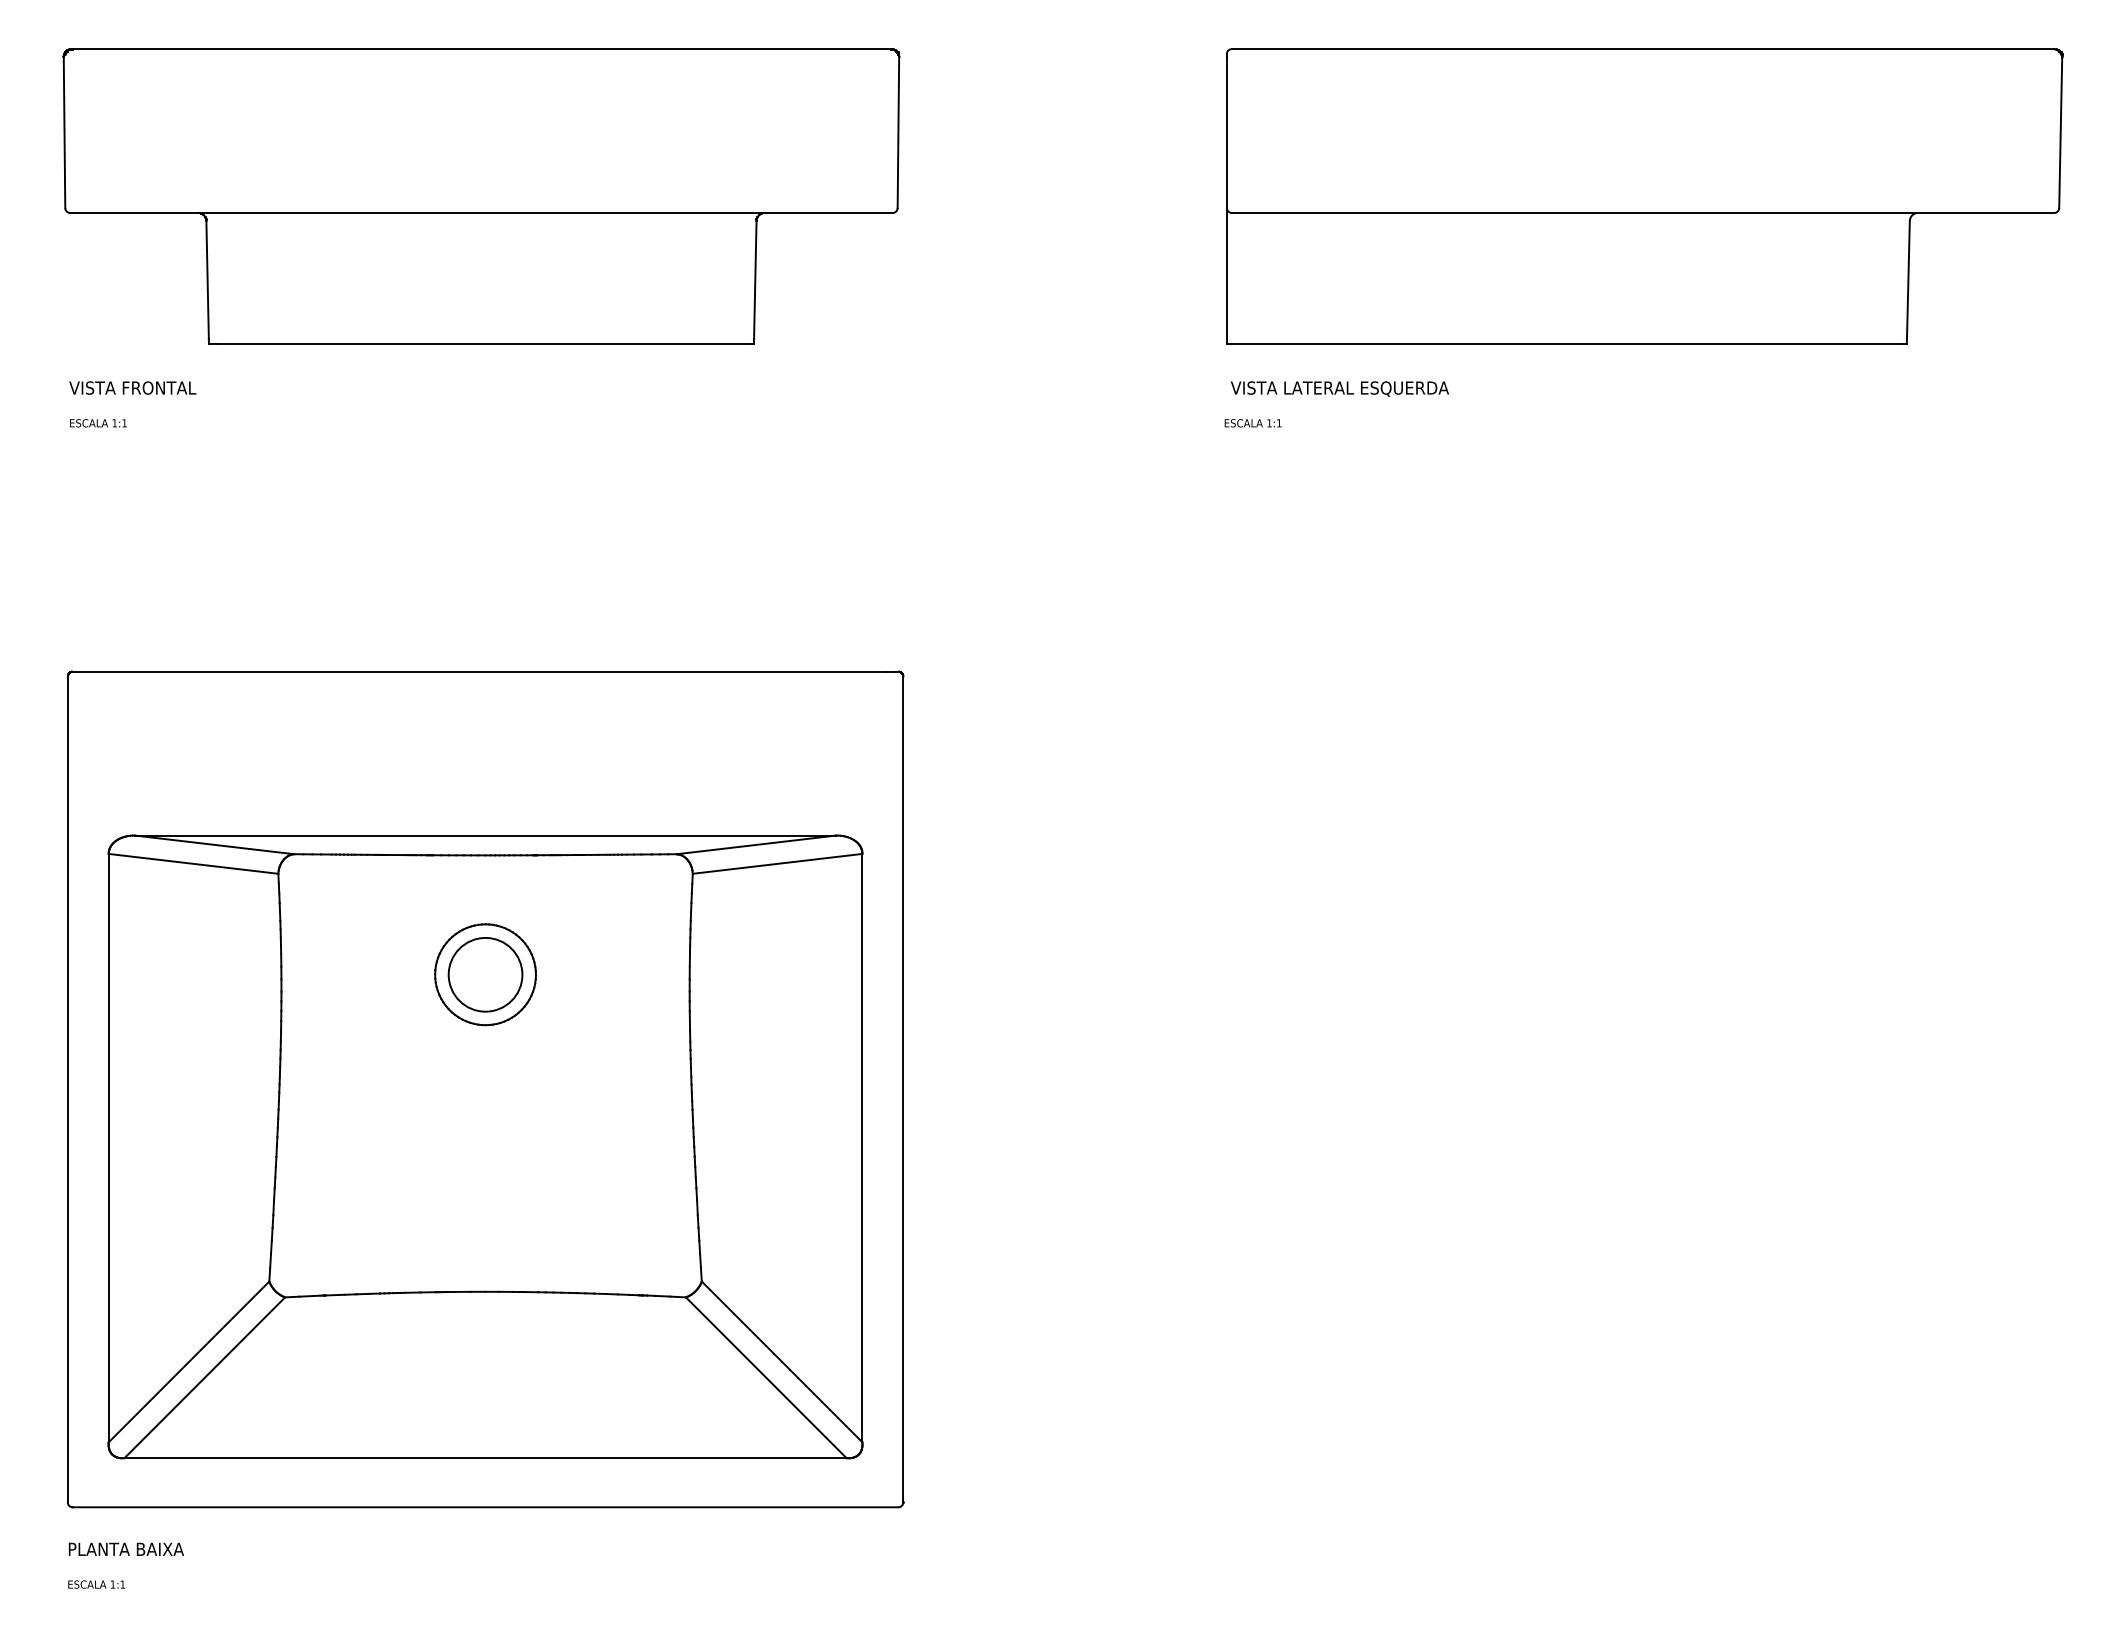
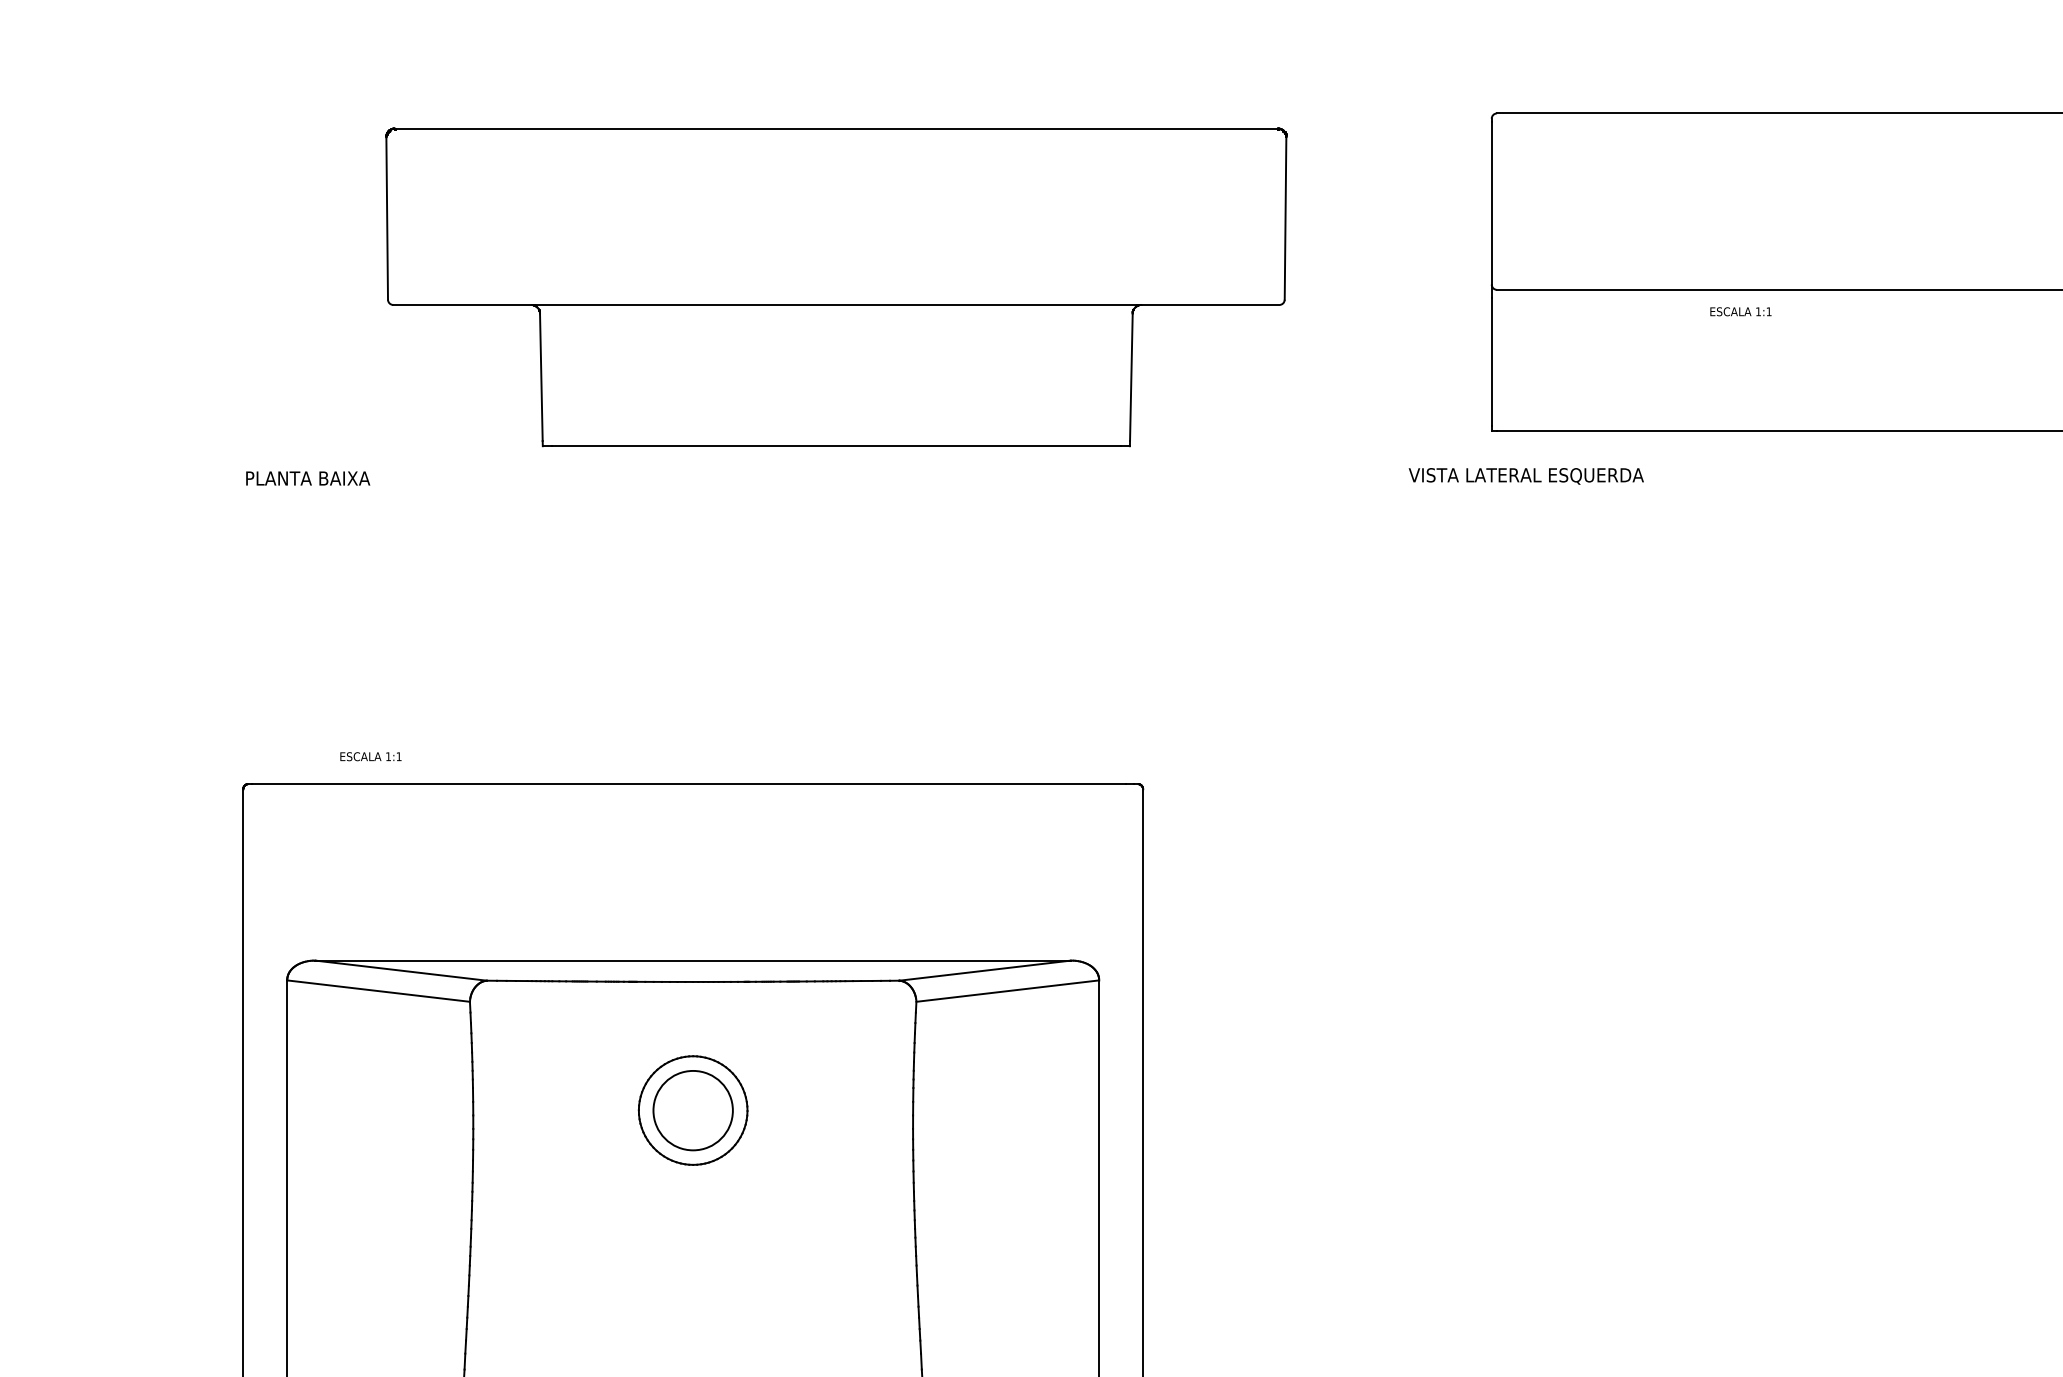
part: (481, 196) -> (836, 287), moved
text: (132, 387) -> (312, 477), VISTA FRONTAL -> PLANTA BAIXA
text: (1339, 388) -> (1525, 475), moved
text: (98, 423) -> (371, 756), moved
text: (1252, 423) -> (1740, 312), moved

